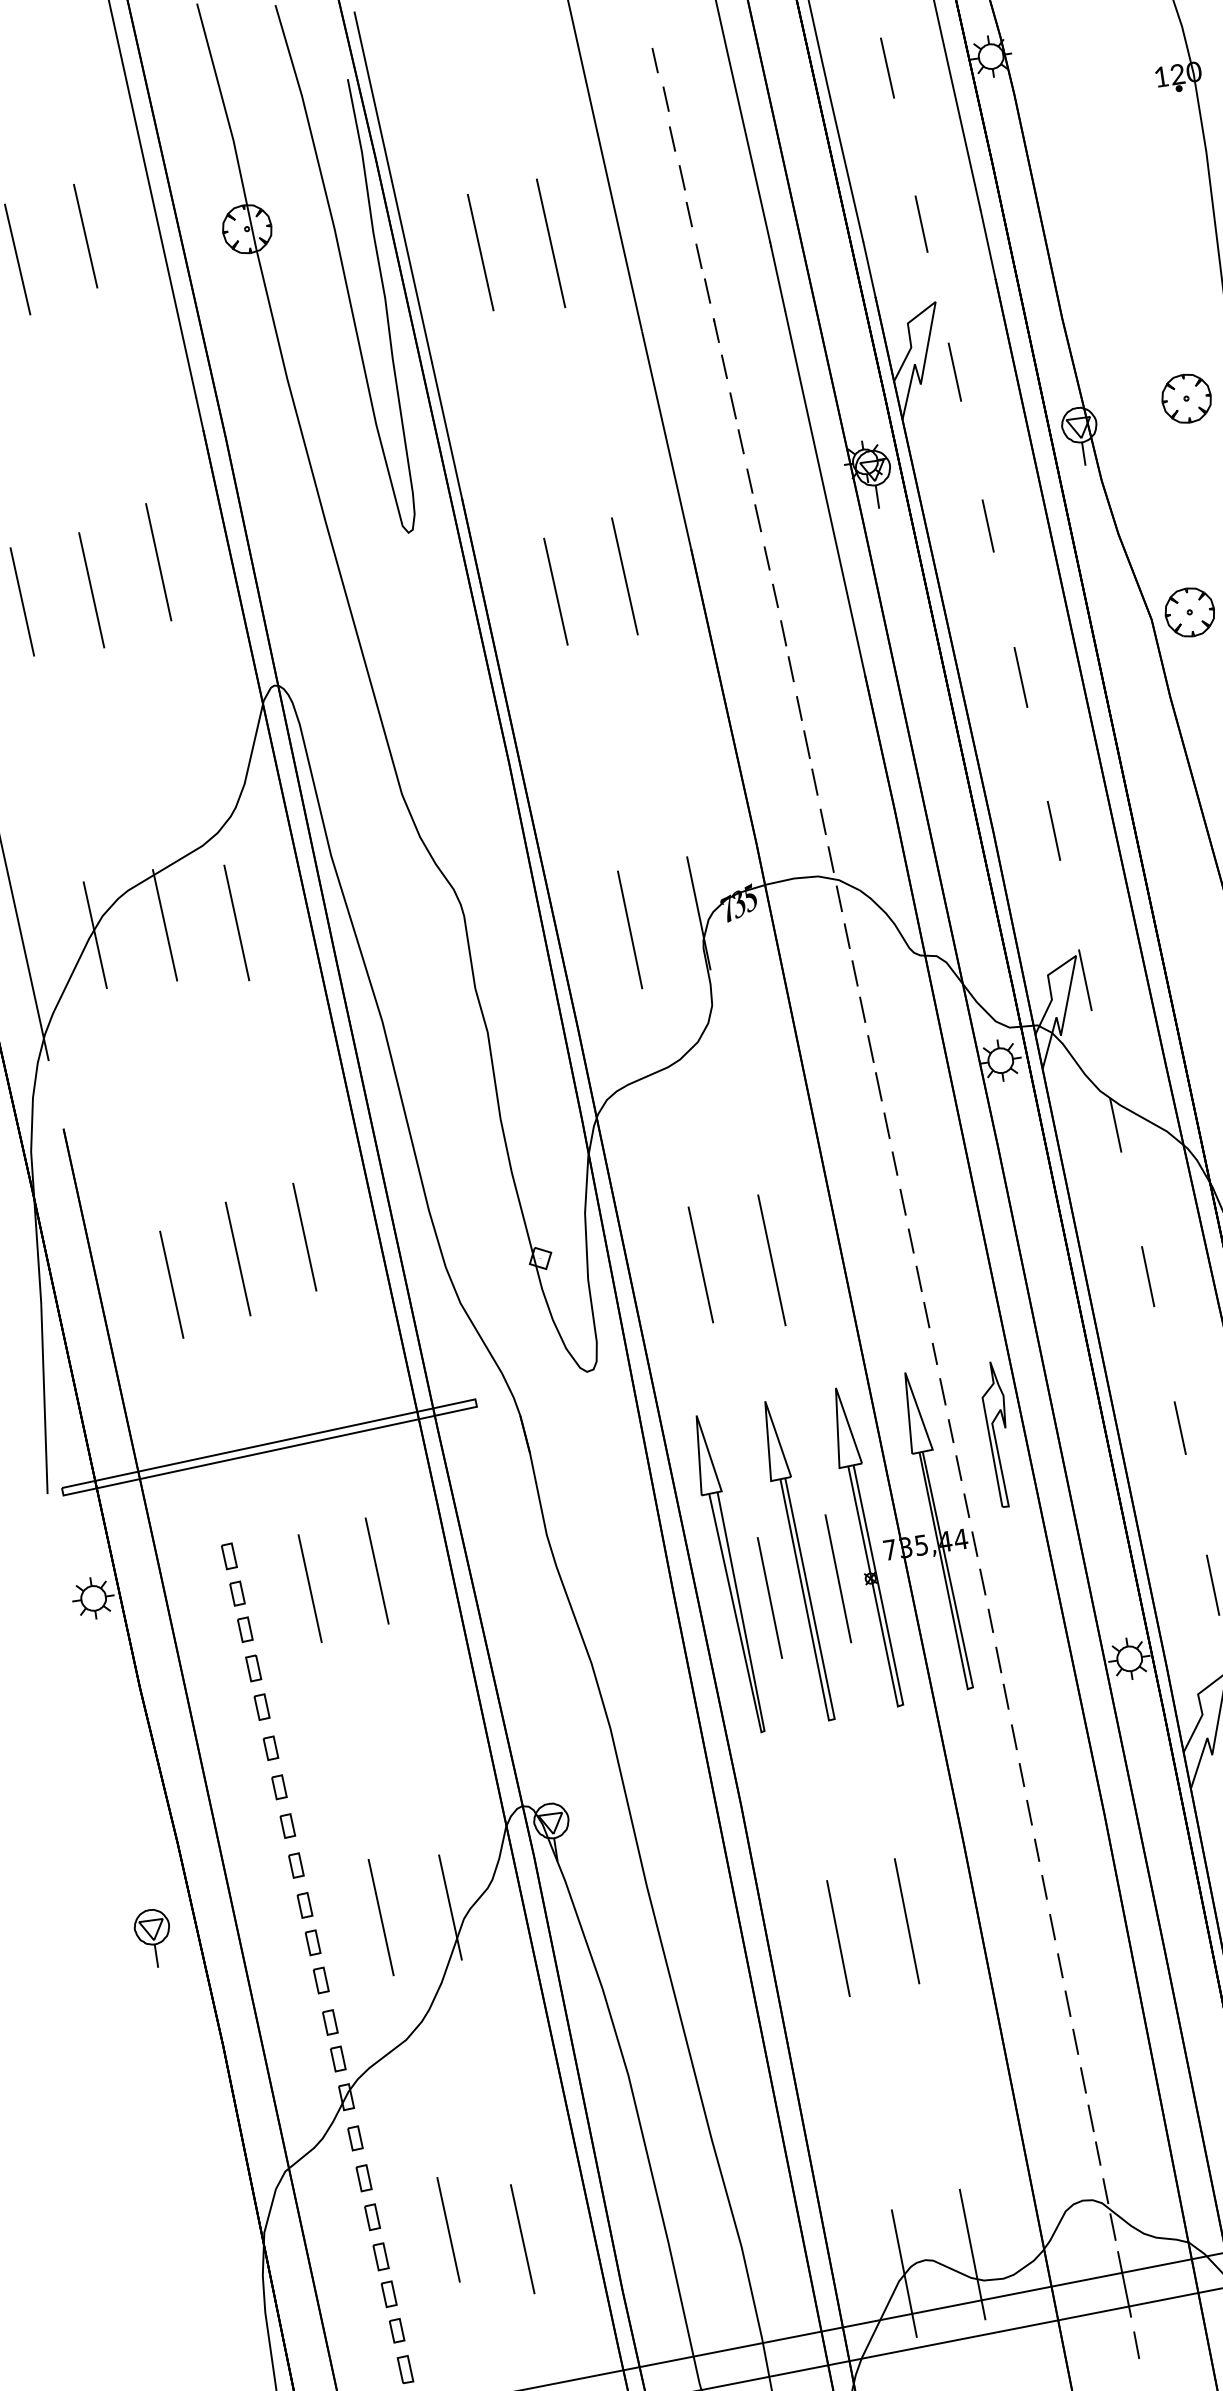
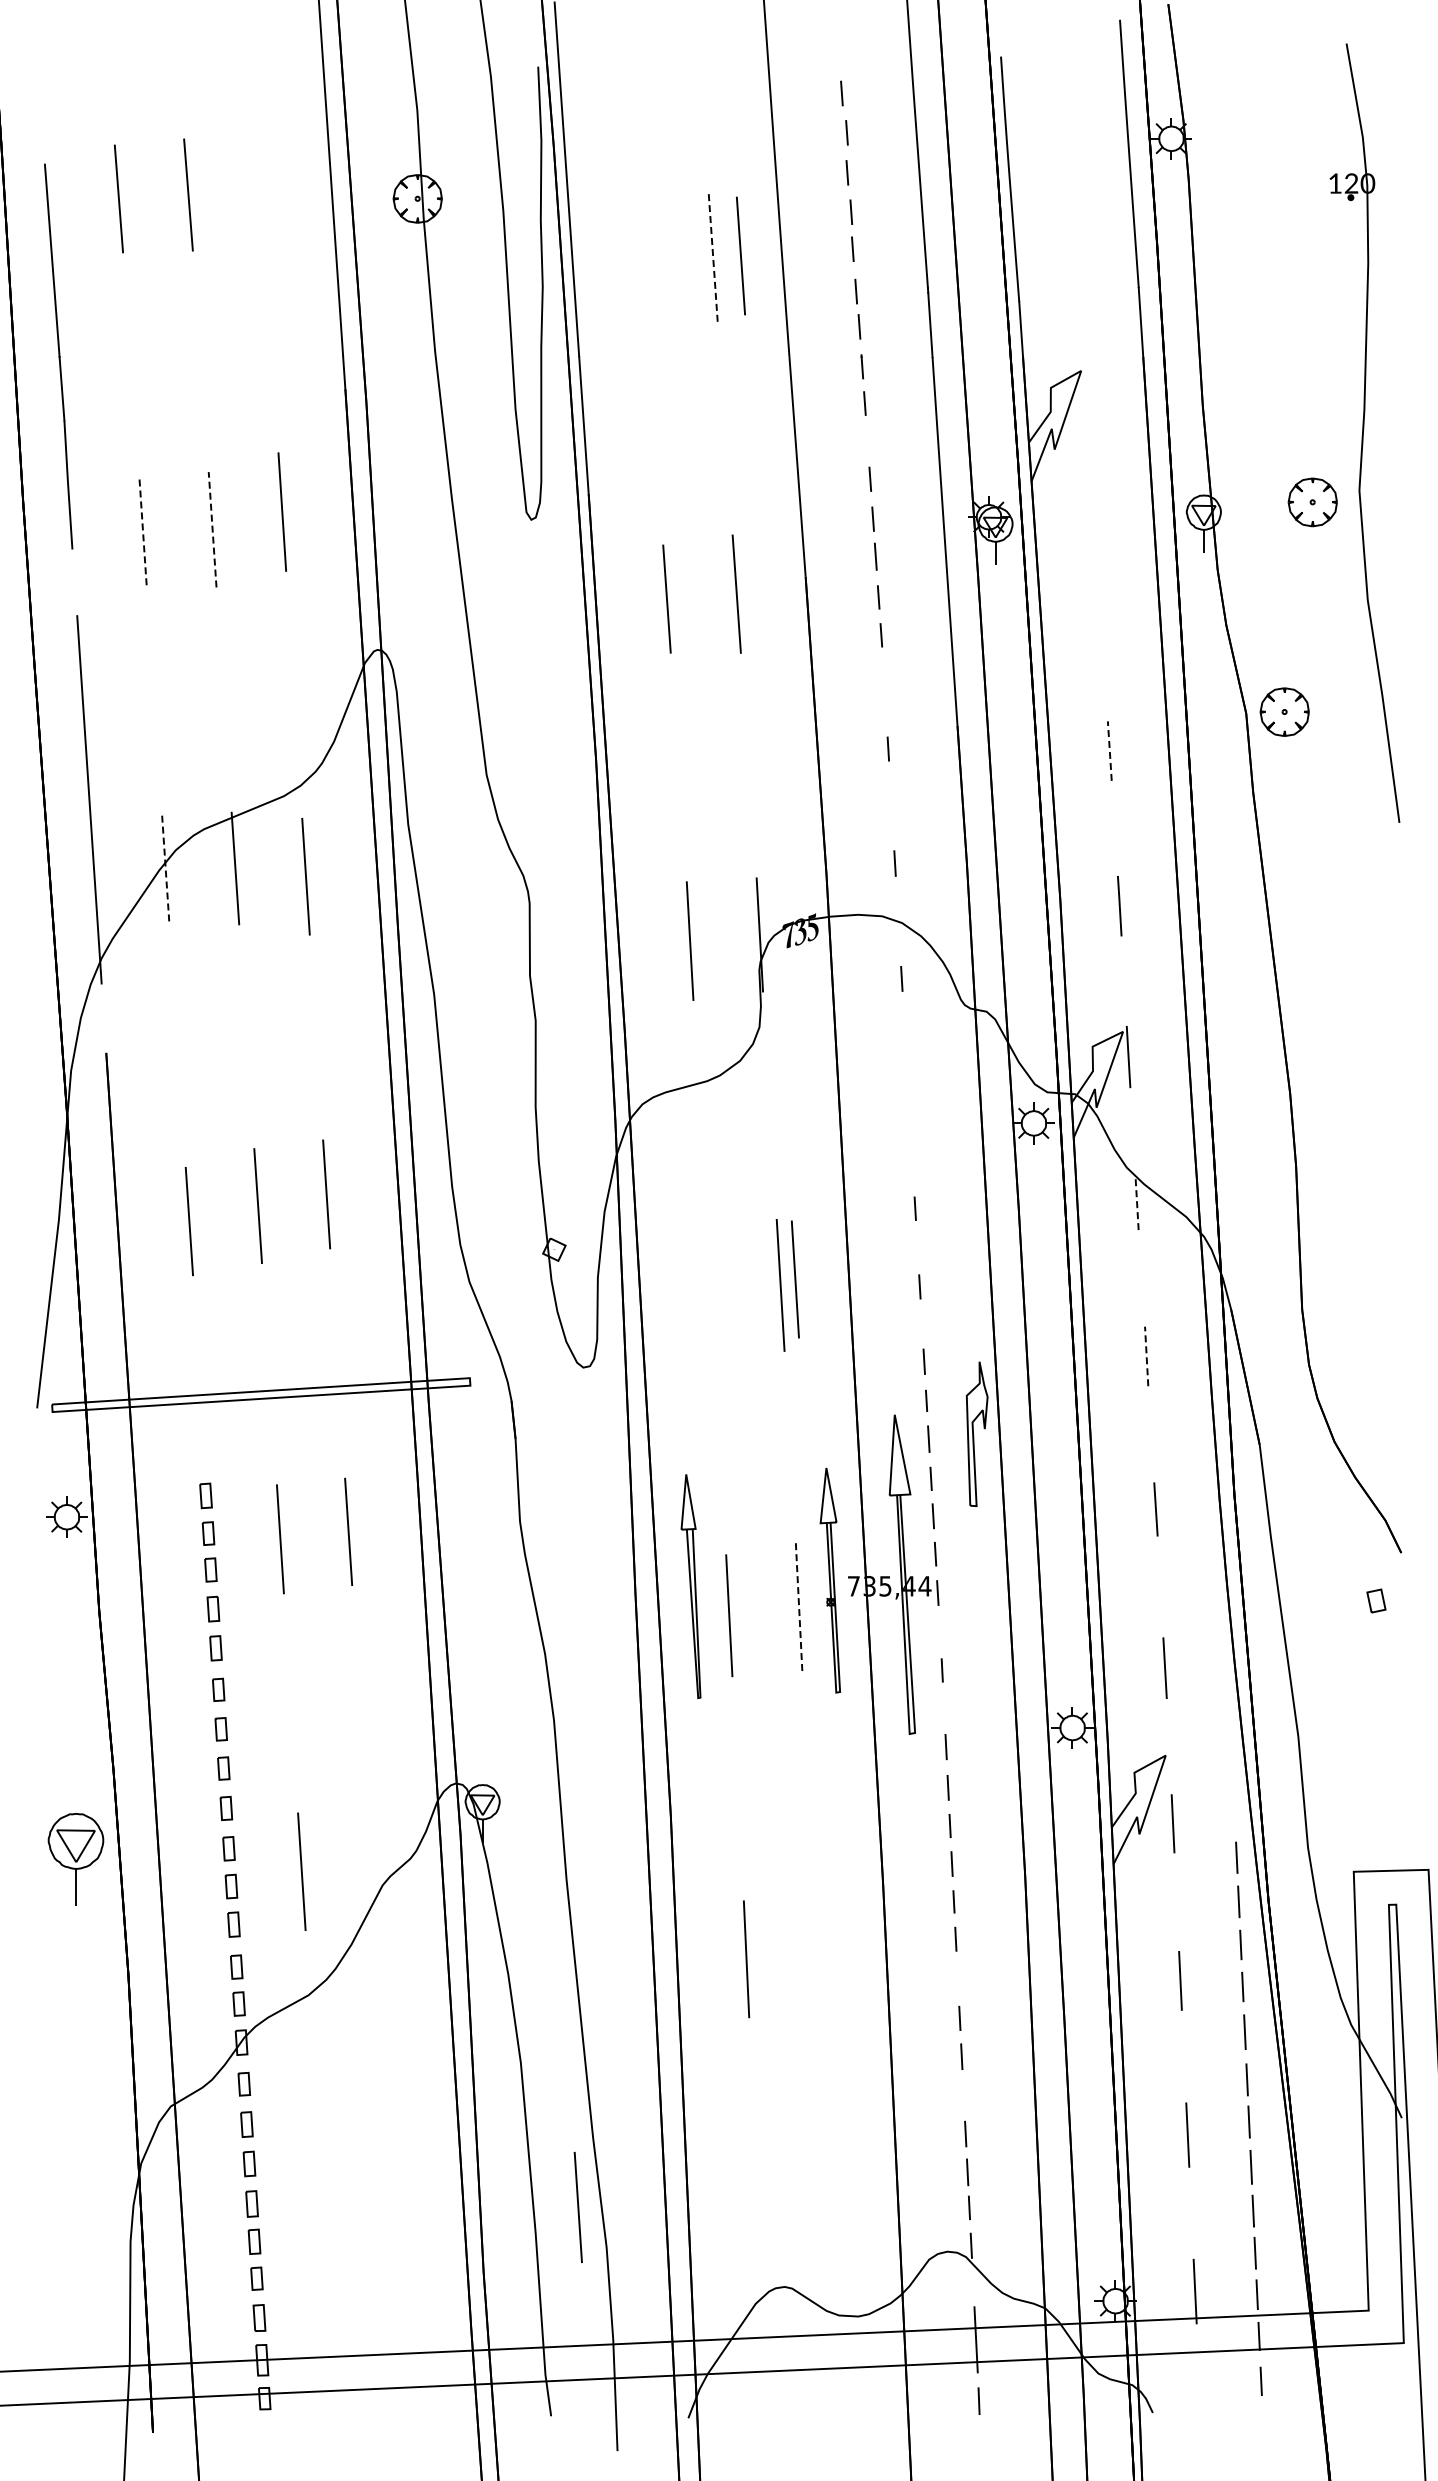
line: (887, 67) -> (1068, 134), removed
line: (921, 224) -> (1078, 292), removed
line: (85, 236) -> (258, 182), removed
line: (551, 243) -> (713, 257), solid -> dashed
line: (480, 252) -> (740, 255), moved
line: (954, 372) -> (1089, 442), removed
line: (732, 405) -> (867, 442), removed
line: (987, 525) -> (1099, 597), removed
line: (91, 590) -> (212, 529), solid -> dashed
line: (21, 601) -> (142, 530), solid -> dashed
line: (783, 632) -> (883, 672), removed
line: (790, 669) -> (885, 709), removed
line: (1020, 677) -> (1109, 751), solid -> dashed
line: (807, 744) -> (890, 785), removed
line: (814, 782) -> (892, 823), removed
line: (831, 859) -> (897, 901), removed
line: (839, 898) -> (899, 940), removed
line: (95, 935) -> (165, 868), solid -> dashed
line: (854, 973) -> (903, 1016), removed
line: (862, 1010) -> (905, 1053), removed
line: (870, 1048) -> (908, 1092), removed
line: (878, 1086) -> (910, 1130), removed
line: (886, 1125) -> (912, 1170), removed
line: (1116, 1125) -> (1137, 1203), solid -> dashed
line: (902, 1202) -> (917, 1247), removed
line: (700, 1264) -> (795, 1279), moved
line: (1147, 1276) -> (1146, 1356), solid -> dashed
line: (918, 1278) -> (921, 1324), removed
part: (997, 1433) -> (976, 1433), moved
part: (865, 1547) -> (830, 1580), size x0.7
part: (796, 1561) -> (760, 1583), removed
part: (726, 1574) -> (690, 1586), size x0.7
line: (838, 1578) -> (799, 1606), solid -> dashed
line: (982, 1581) -> (939, 1630), removed
line: (997, 1659) -> (943, 1709), removed
line: (449, 1906) -> (370, 1871), removed
line: (907, 1920) -> (816, 1951), removed
line: (1052, 1927) -> (957, 1979), removed
part: (153, 1938) -> (75, 1858), size x1.6
line: (1075, 2042) -> (963, 2095), removed
line: (1112, 2226) -> (972, 2281), removed
line: (447, 2229) -> (321, 2187), removed
line: (521, 2239) -> (577, 2207), moved
line: (972, 2254) -> (831, 2288), removed
line: (903, 2273) -> (761, 2296), removed

